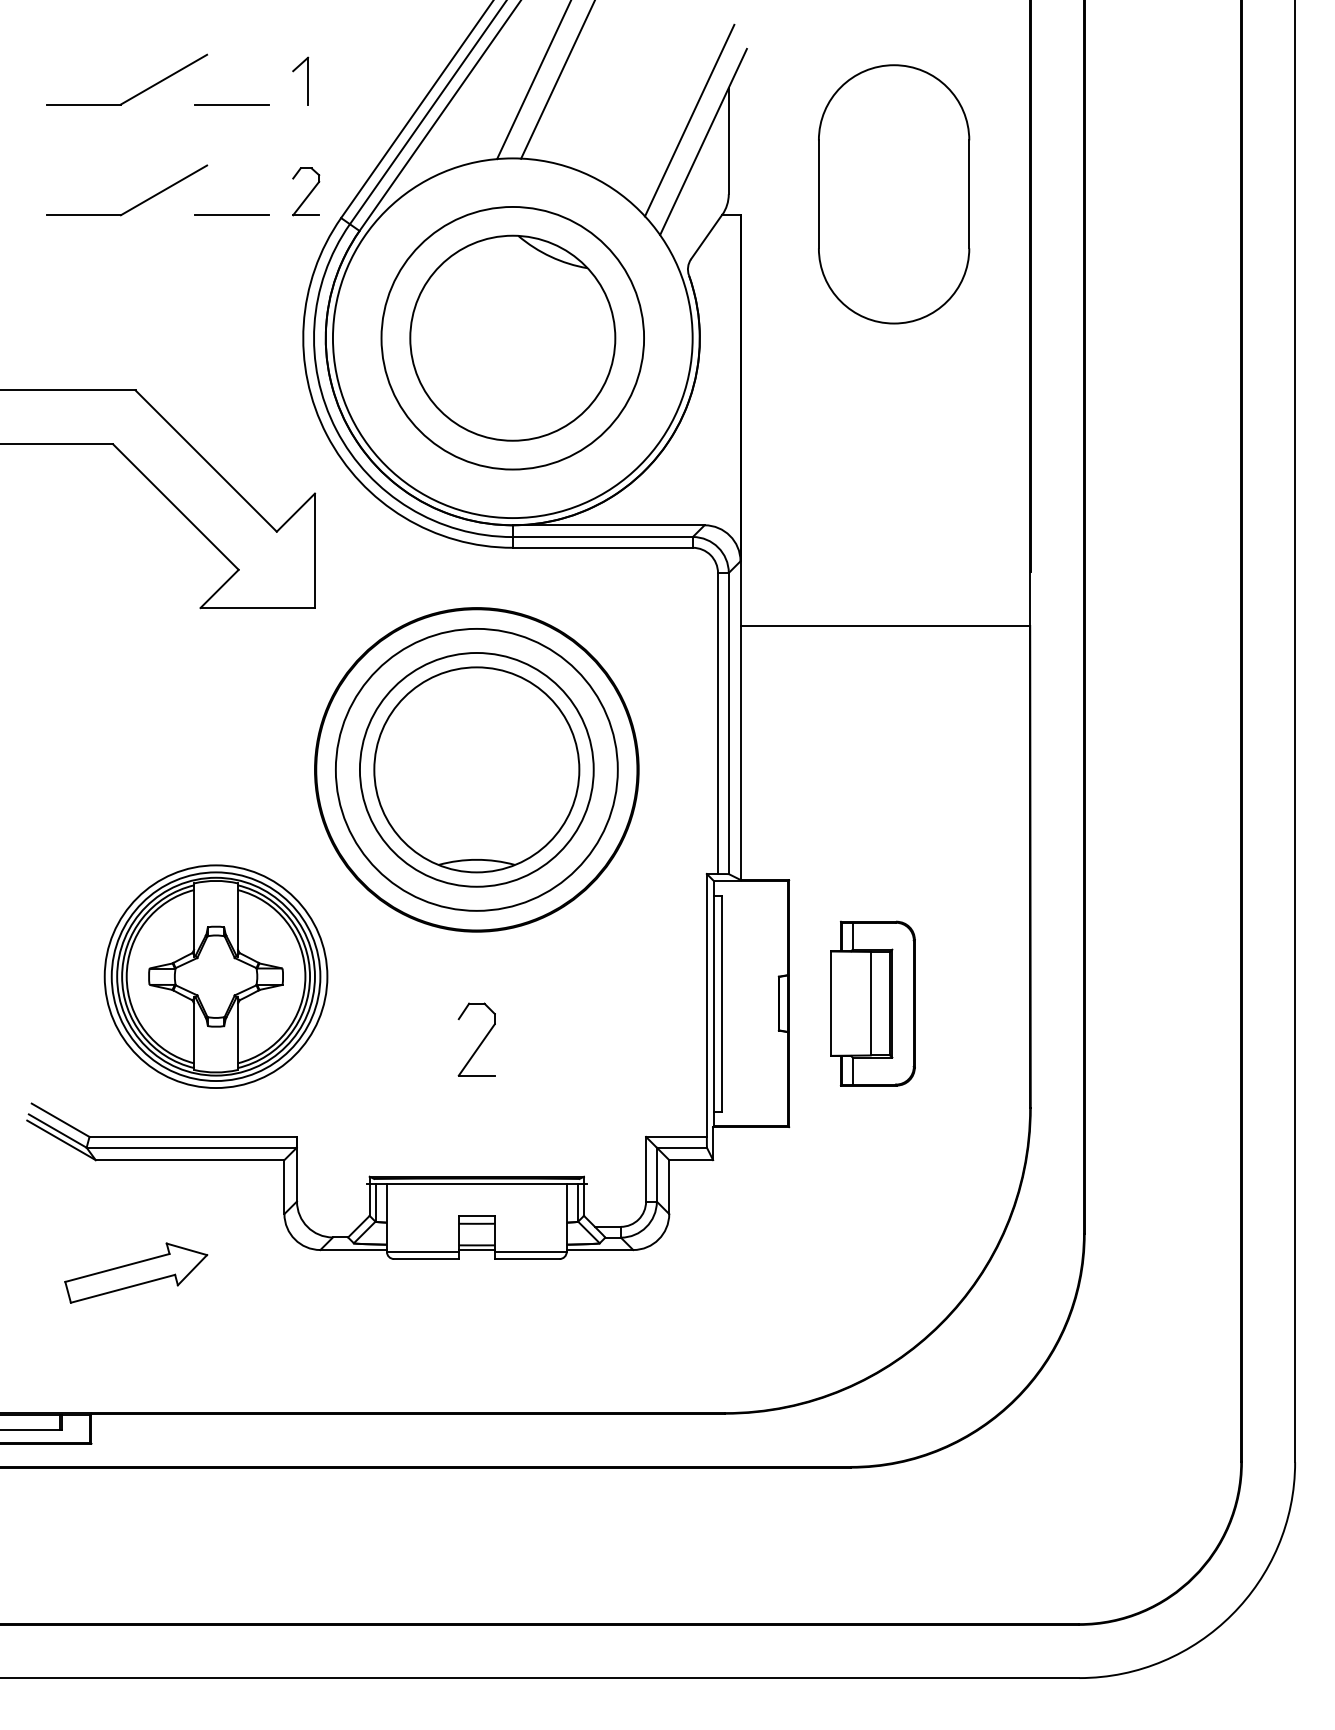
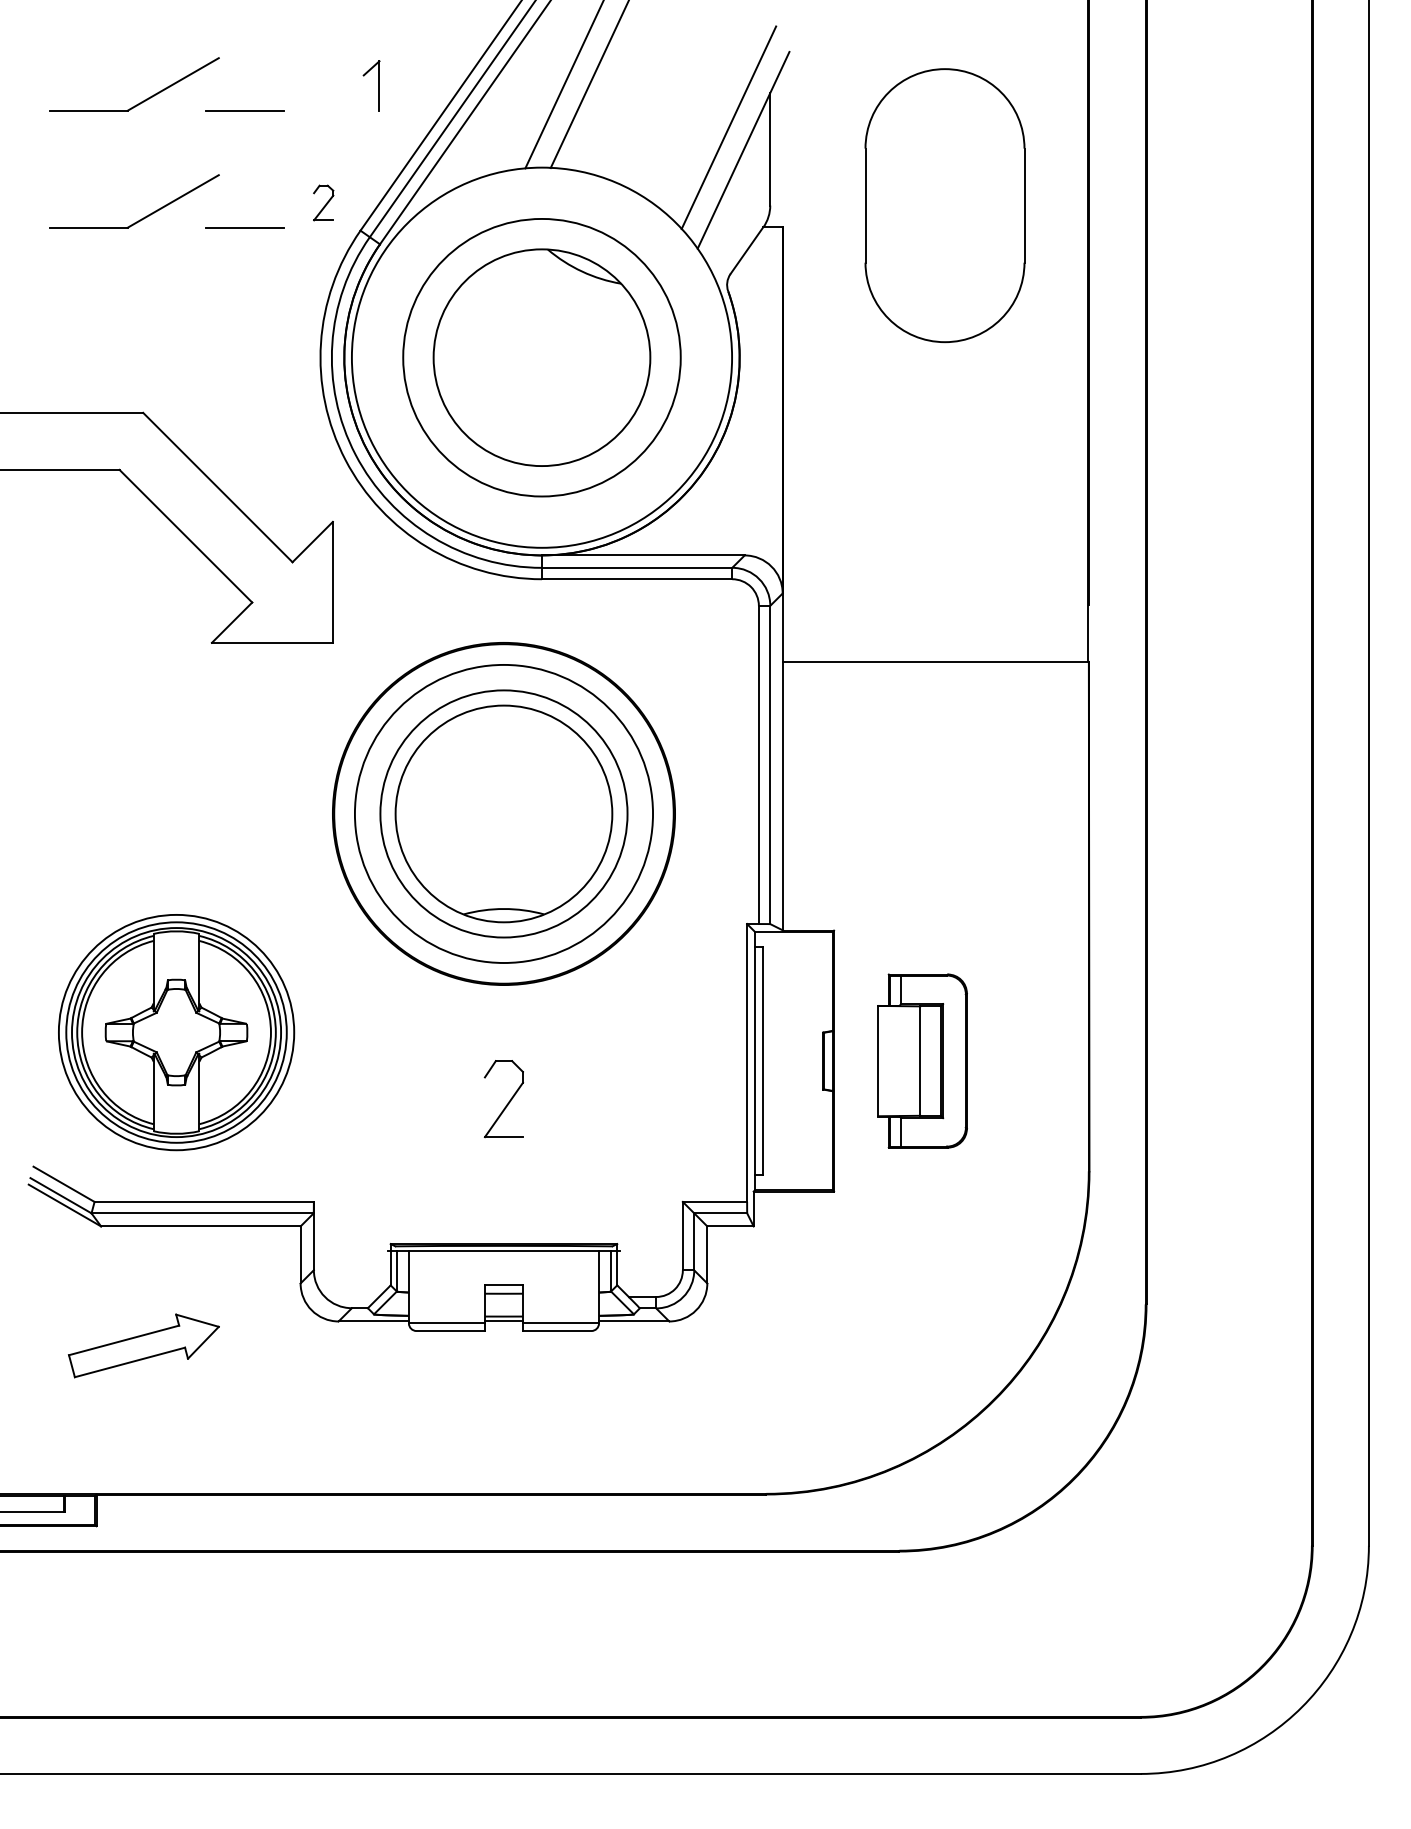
part: (307, 80) -> (378, 85), moved
part: (306, 191) -> (323, 202), size x0.7
part: (215, 976) -> (175, 1032), moved

